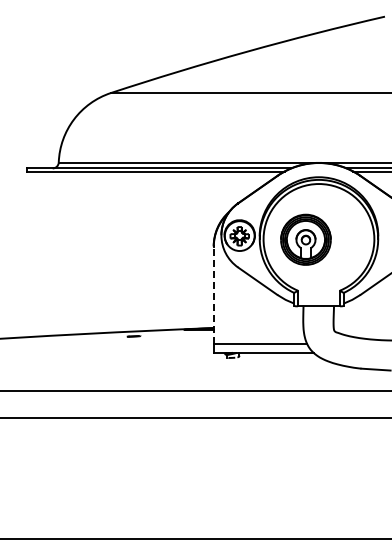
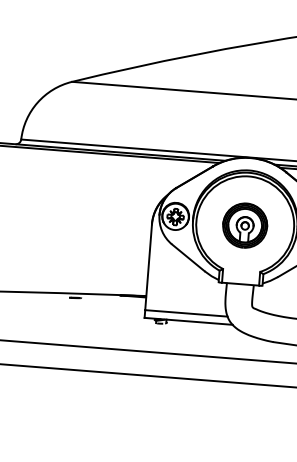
part: (305, 239) -> (244, 225), moved
line: (213, 295) -> (148, 267), dashed -> solid

